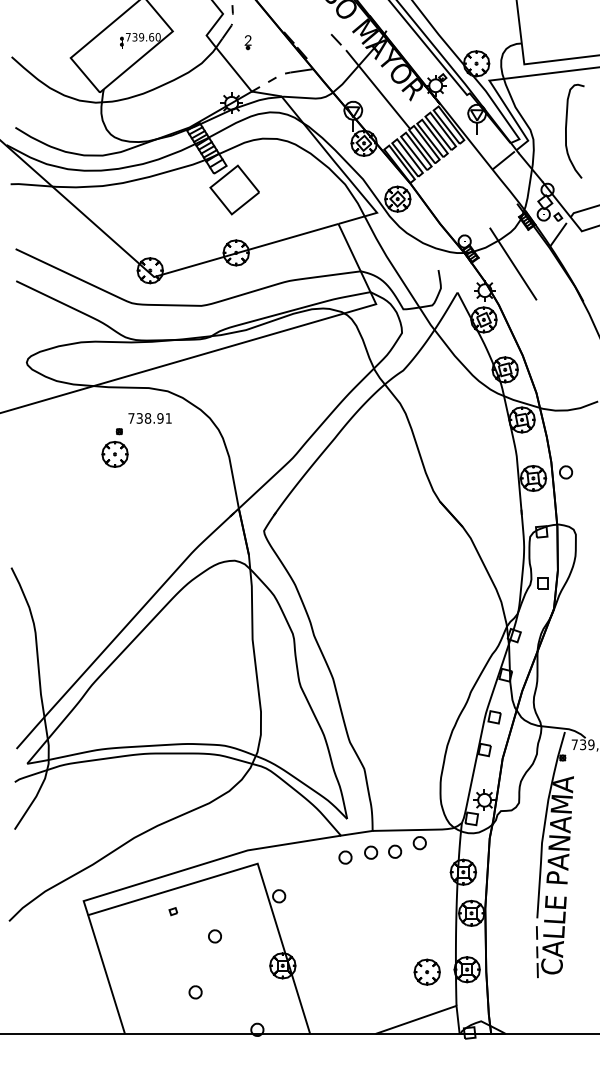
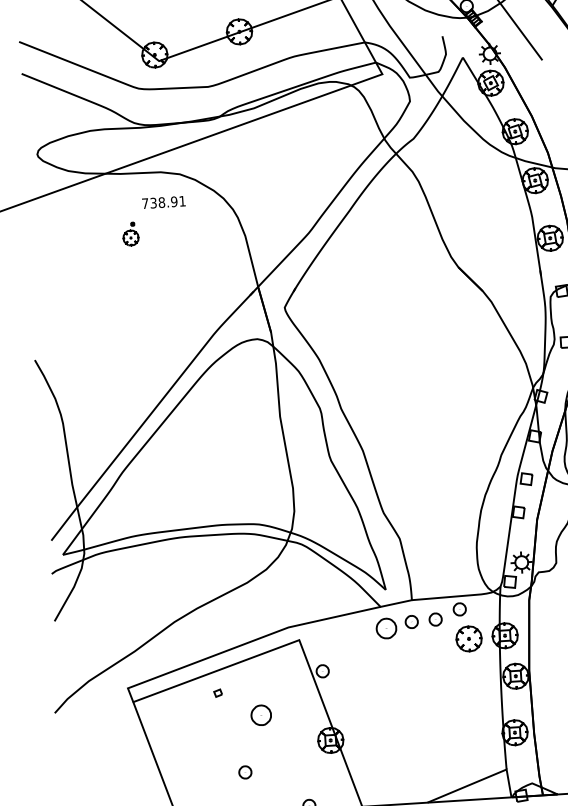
part: (114, 447) -> (130, 233), size x0.6
part: (345, 857) -> (386, 628), size x1.6
part: (214, 936) -> (260, 715), size x1.6
part: (426, 971) -> (468, 638), moved

